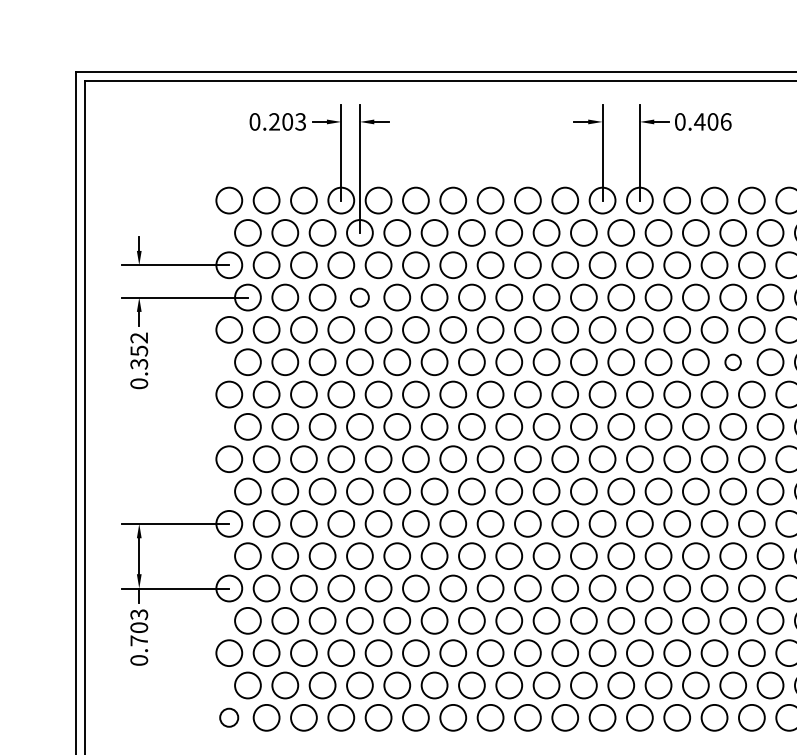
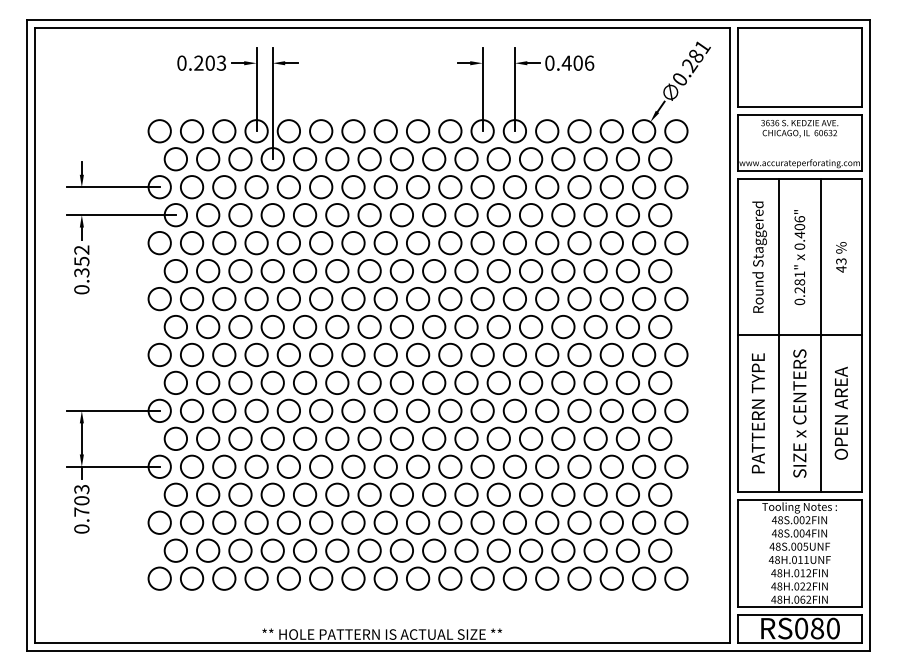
circle: (359, 297) -> (272, 215), size x1.43
circle: (733, 362) -> (595, 271), size x1.67
circle: (229, 717) -> (159, 578), size x1.43

